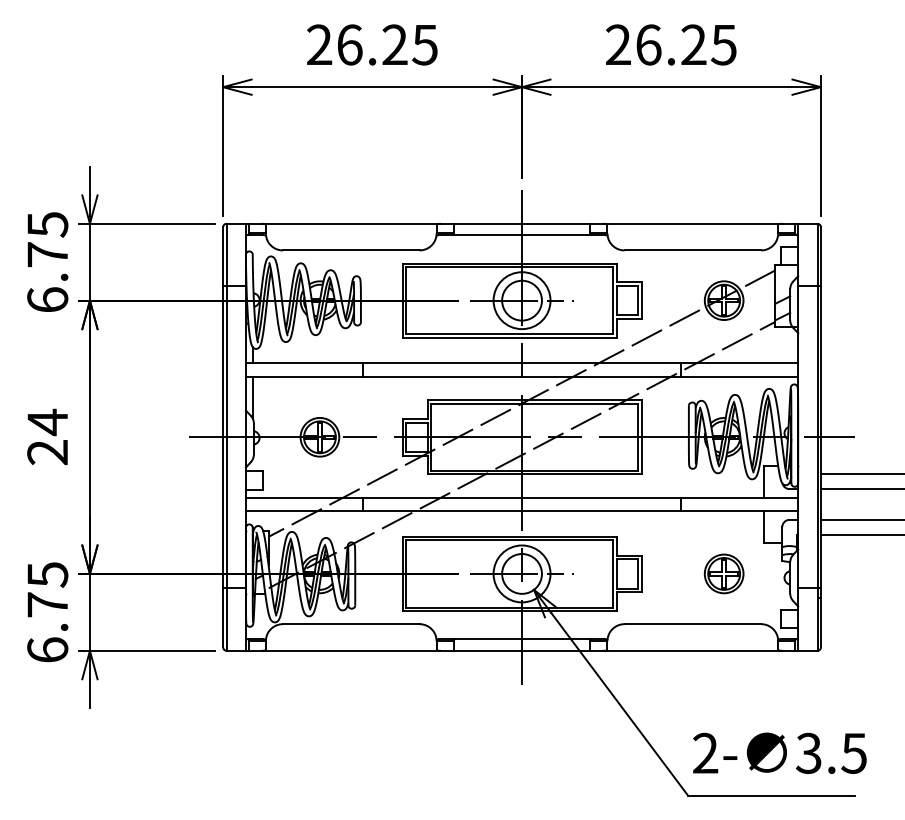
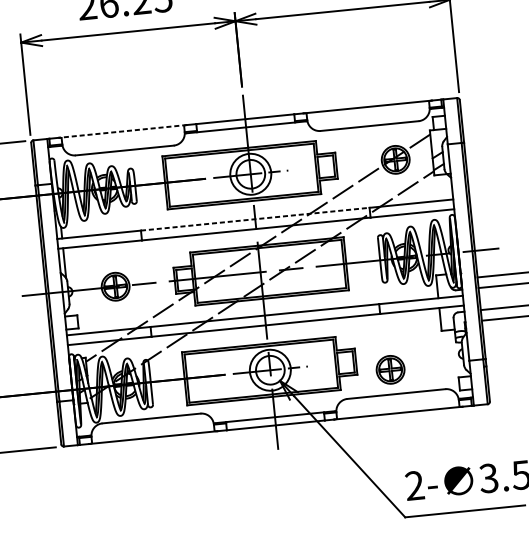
line: (351, 223) -> (122, 131), solid -> dashed
line: (522, 363) -> (255, 219), solid -> dashed
part: (723, 573) -> (390, 369), moved

